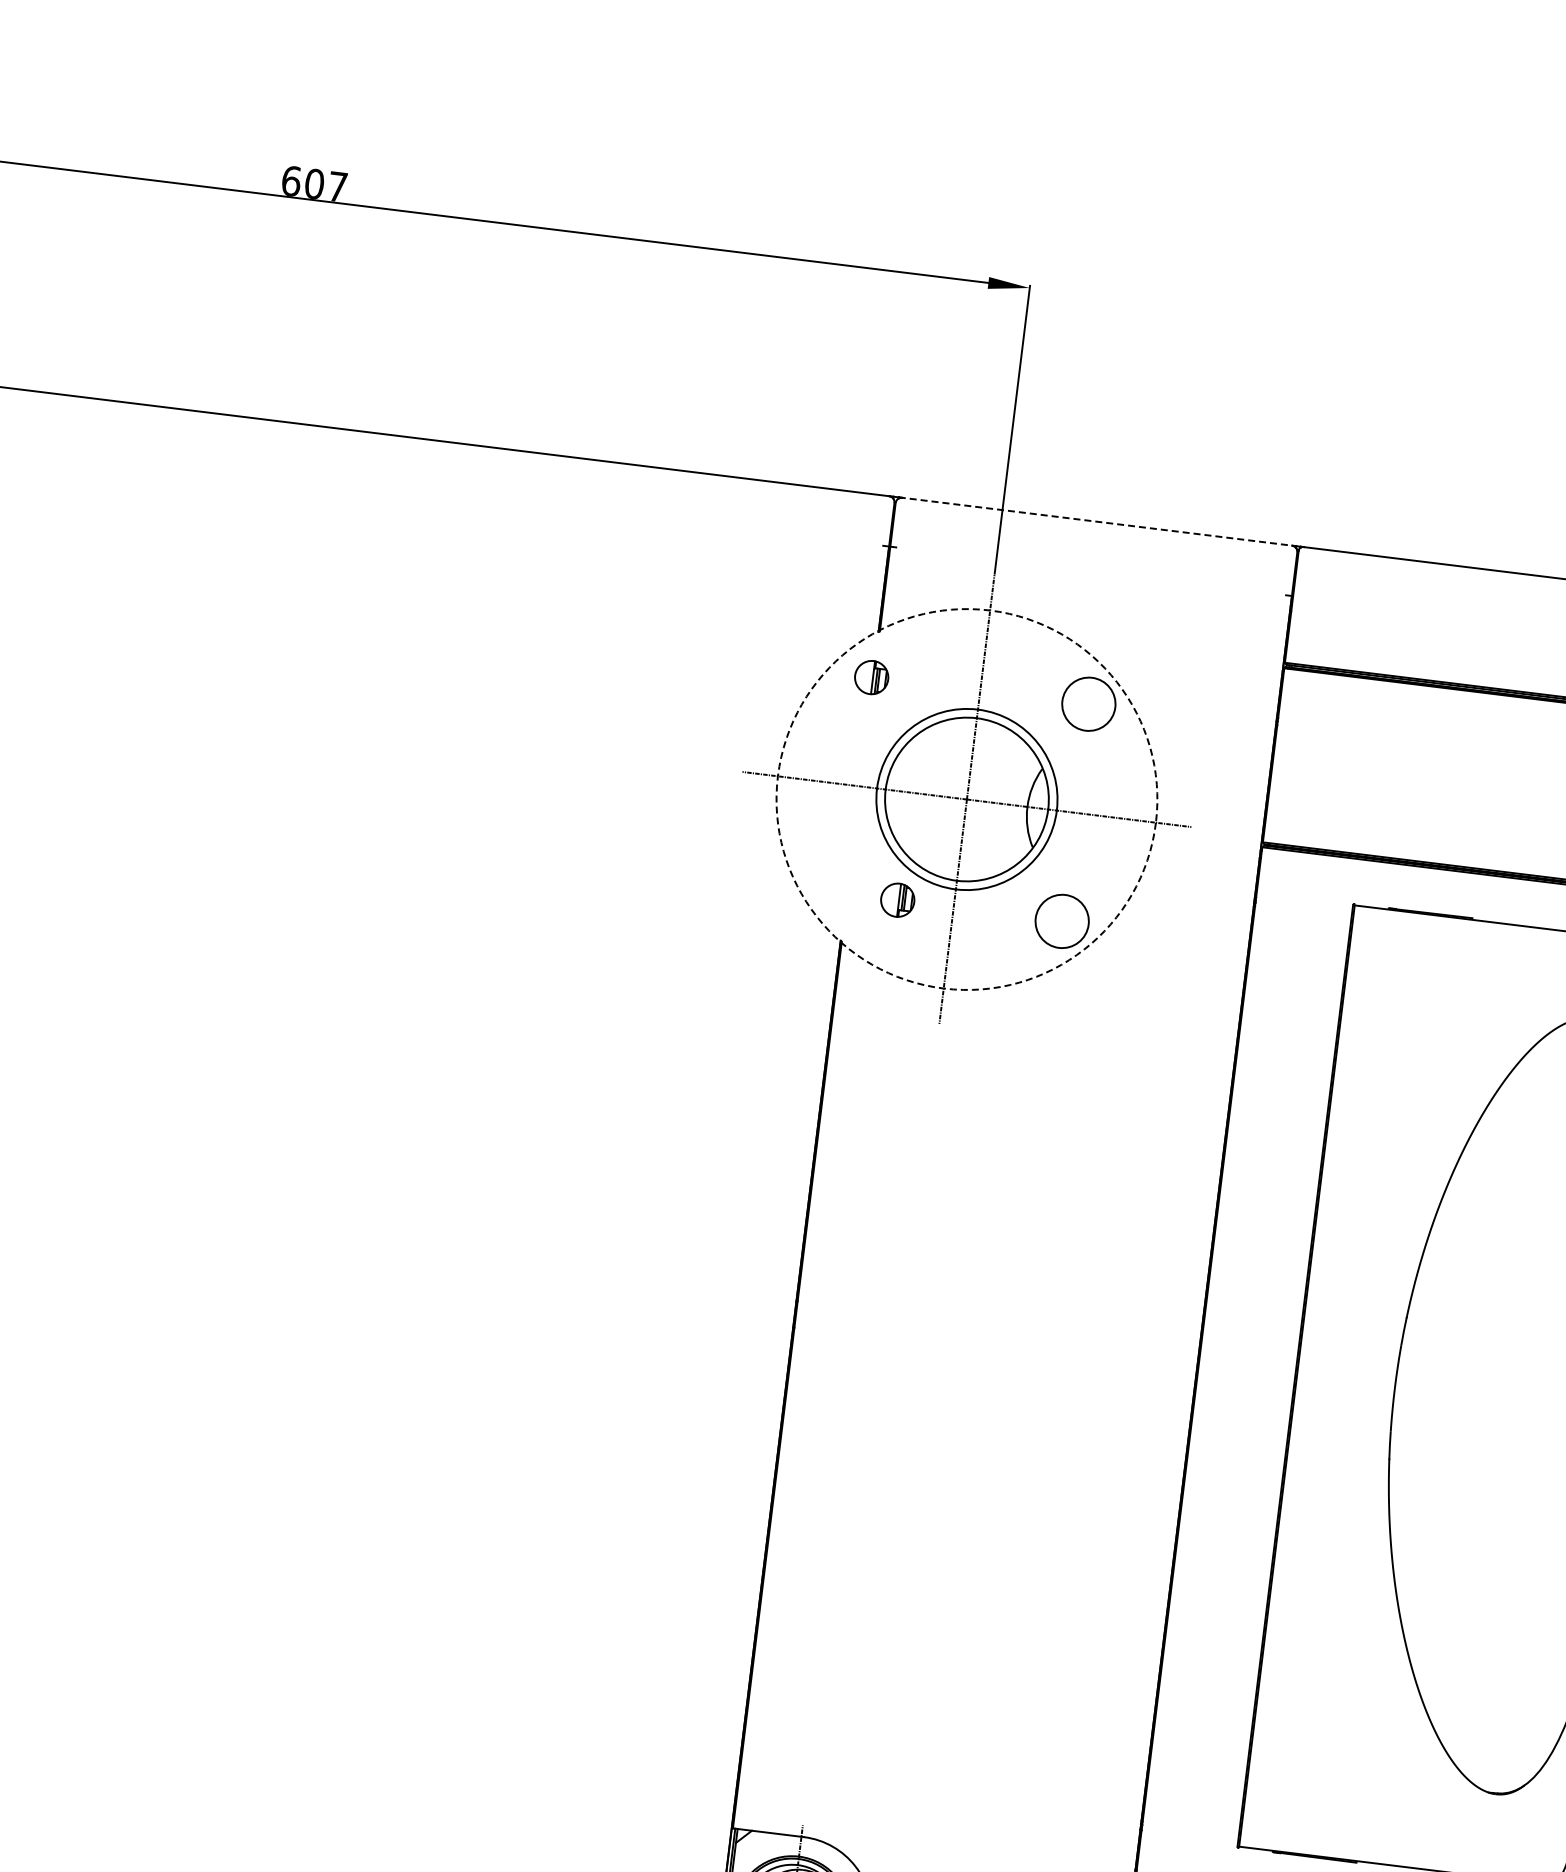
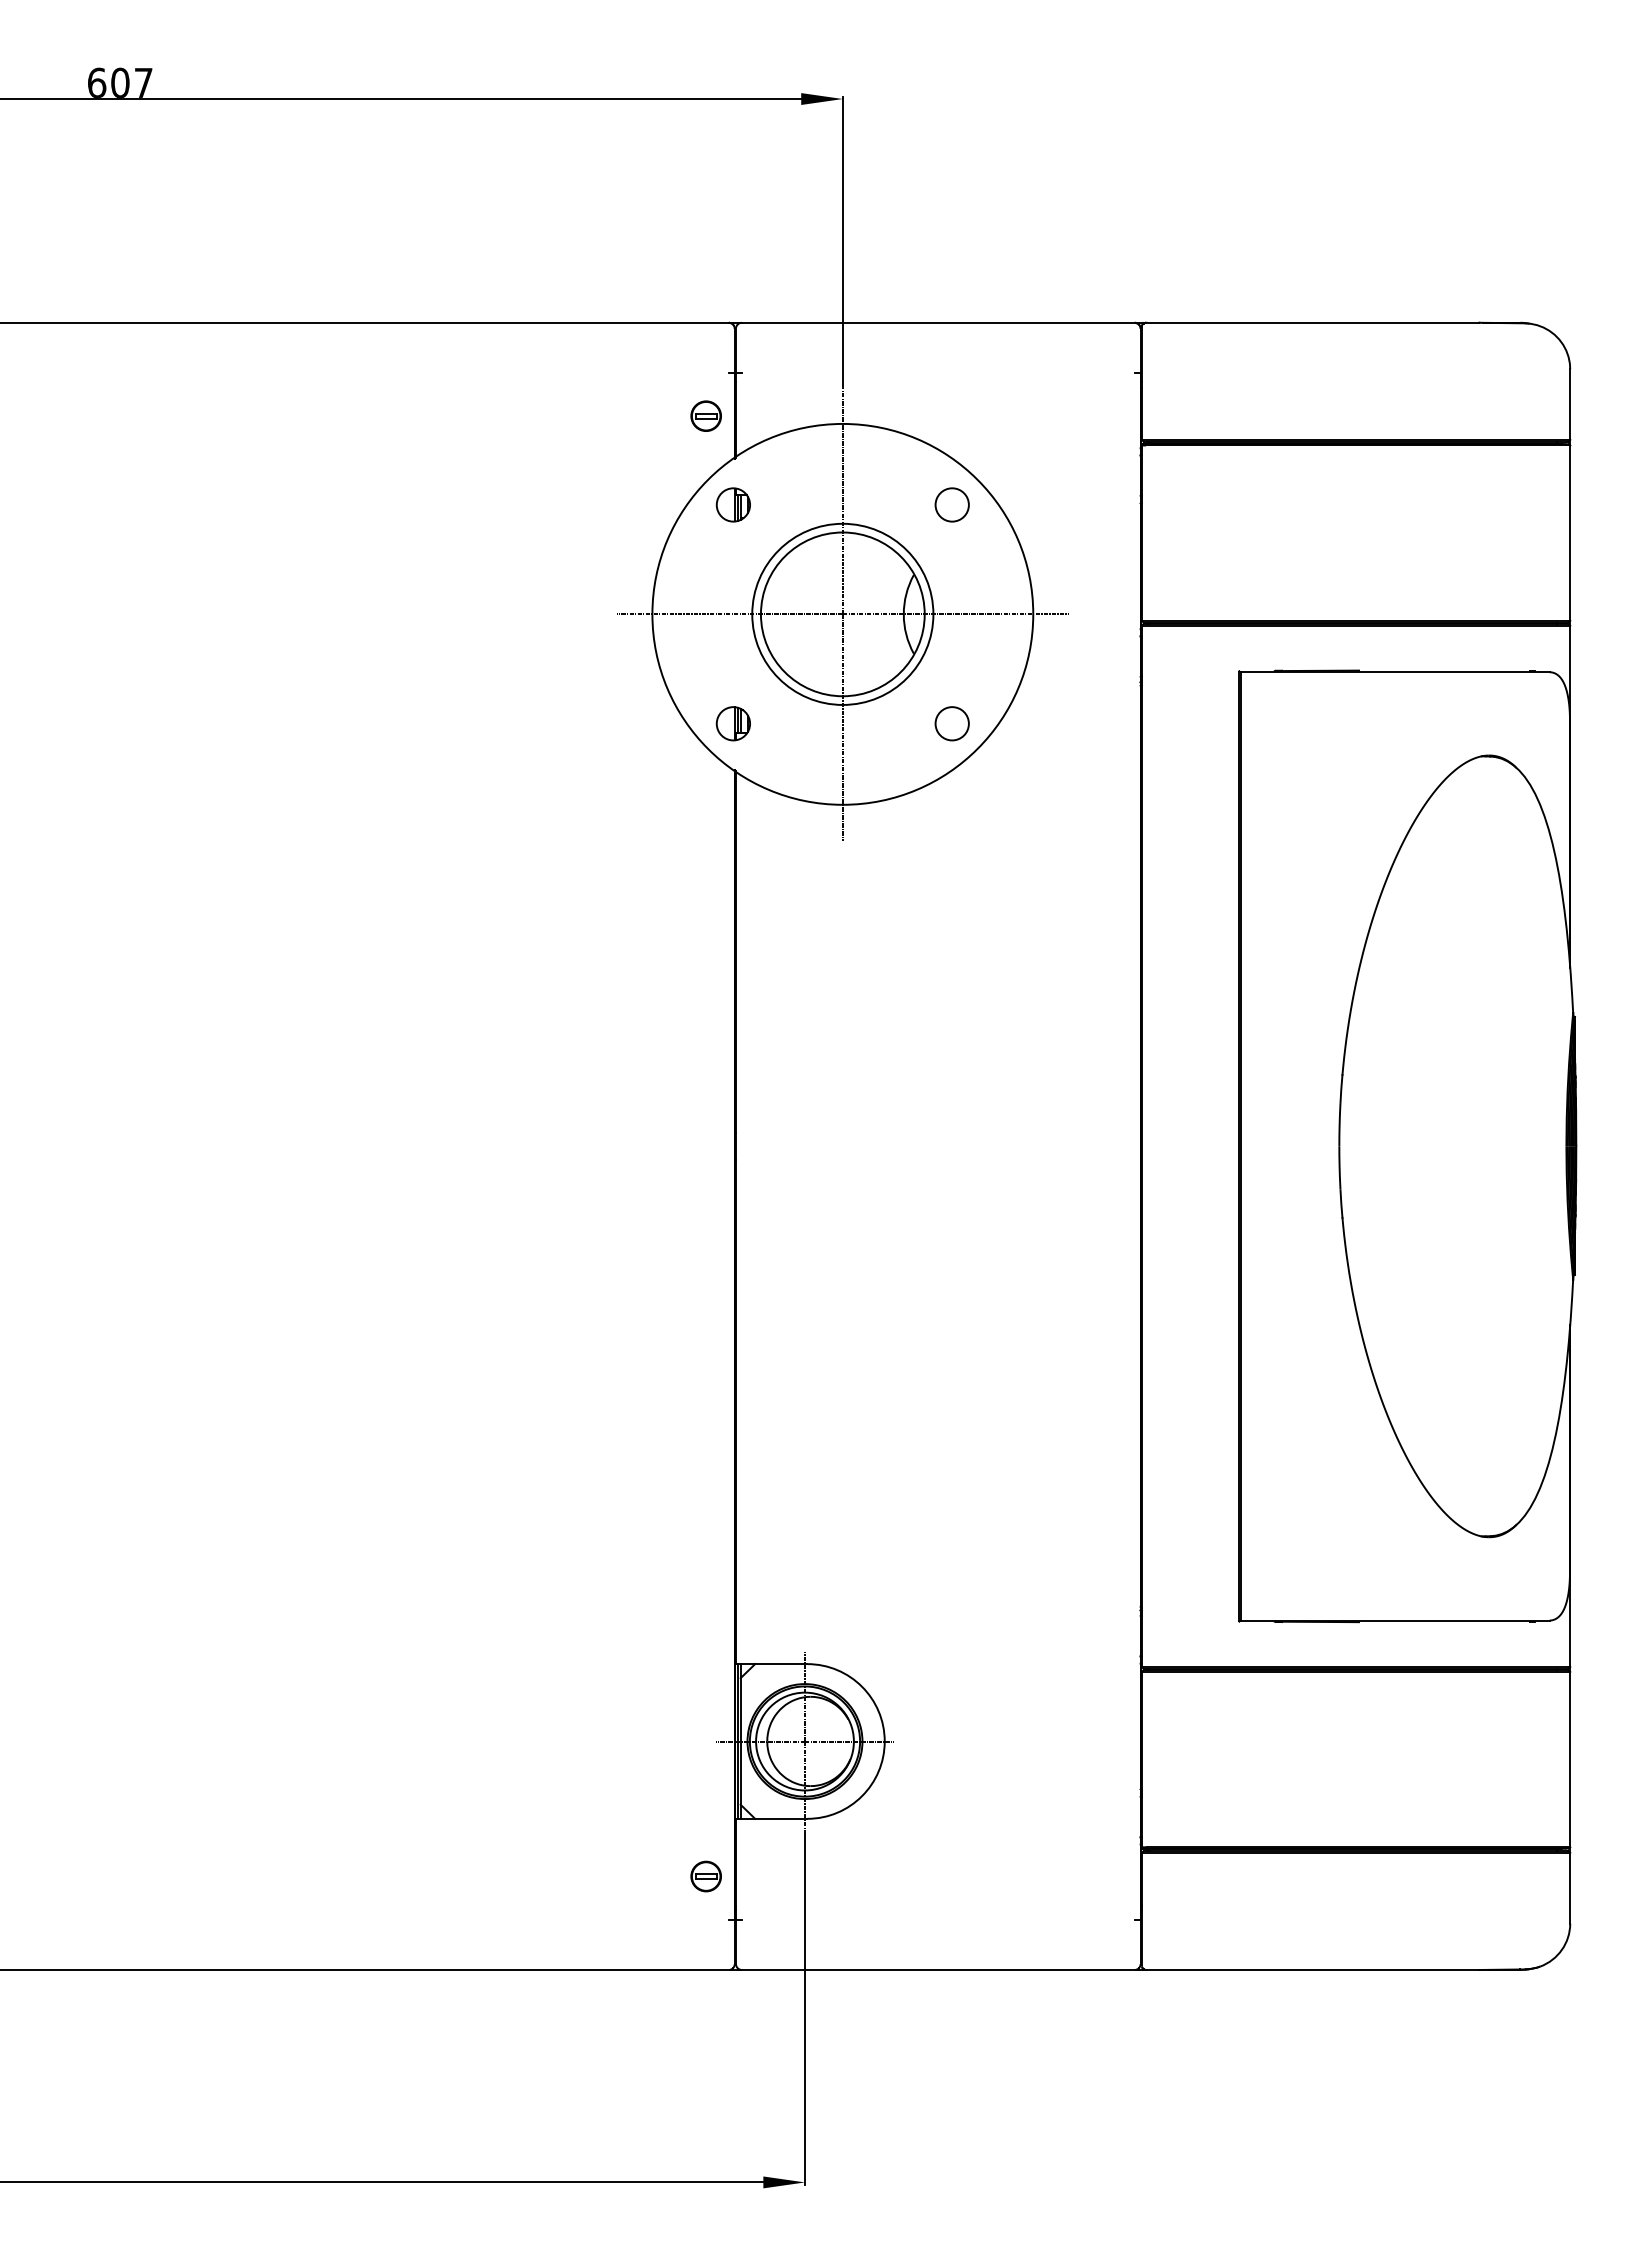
line: (1096, 521) -> (937, 322), dashed -> solid
part: (854, 585) -> (705, 415), added
circle: (1088, 703) -> (951, 504), size x0.62
circle: (966, 798) -> (842, 613), dashed -> solid
part: (896, 899) -> (732, 723), moved
circle: (1061, 921) -> (951, 723), size x0.62

